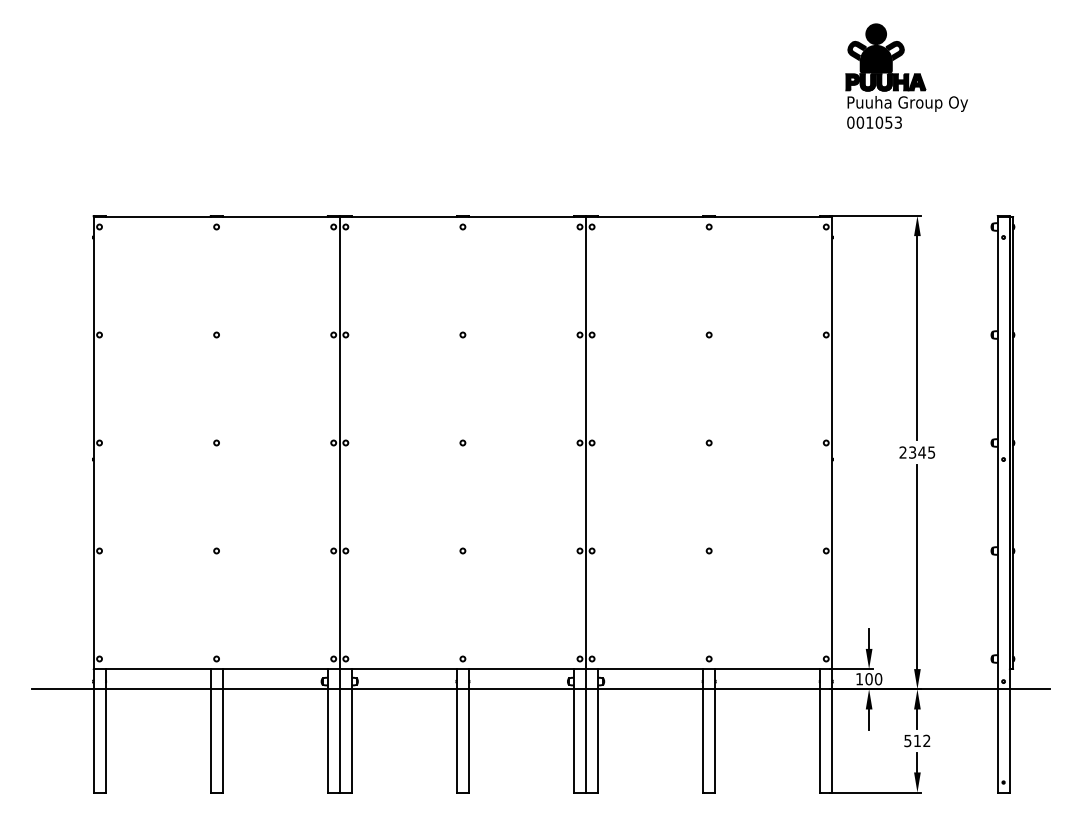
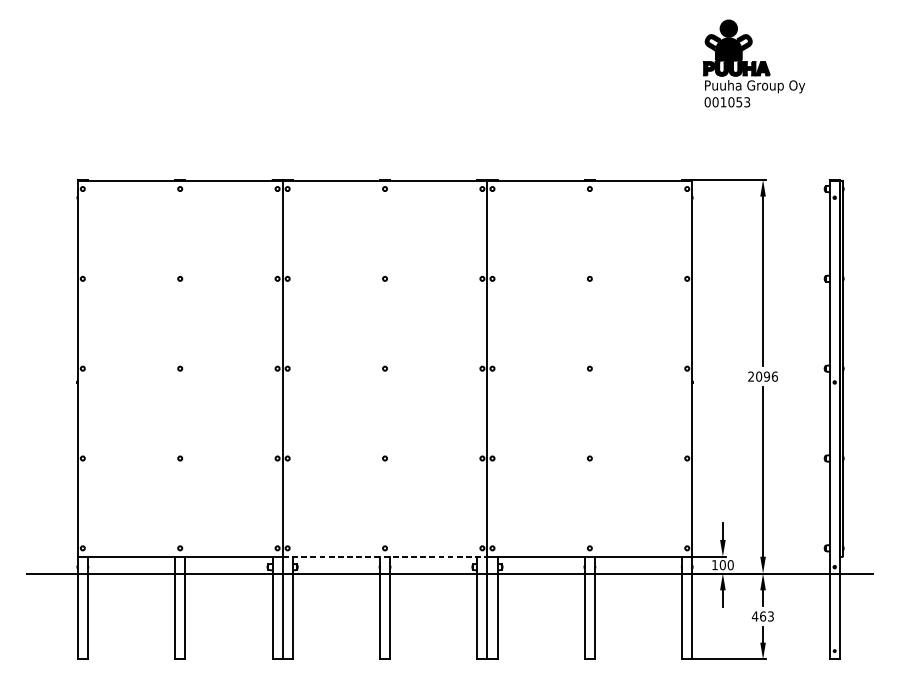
text: (922, 452) -> (767, 376), 2345 -> 2096
line: (462, 669) -> (384, 557), solid -> dashed
text: (917, 740) -> (763, 616), 512 -> 463

